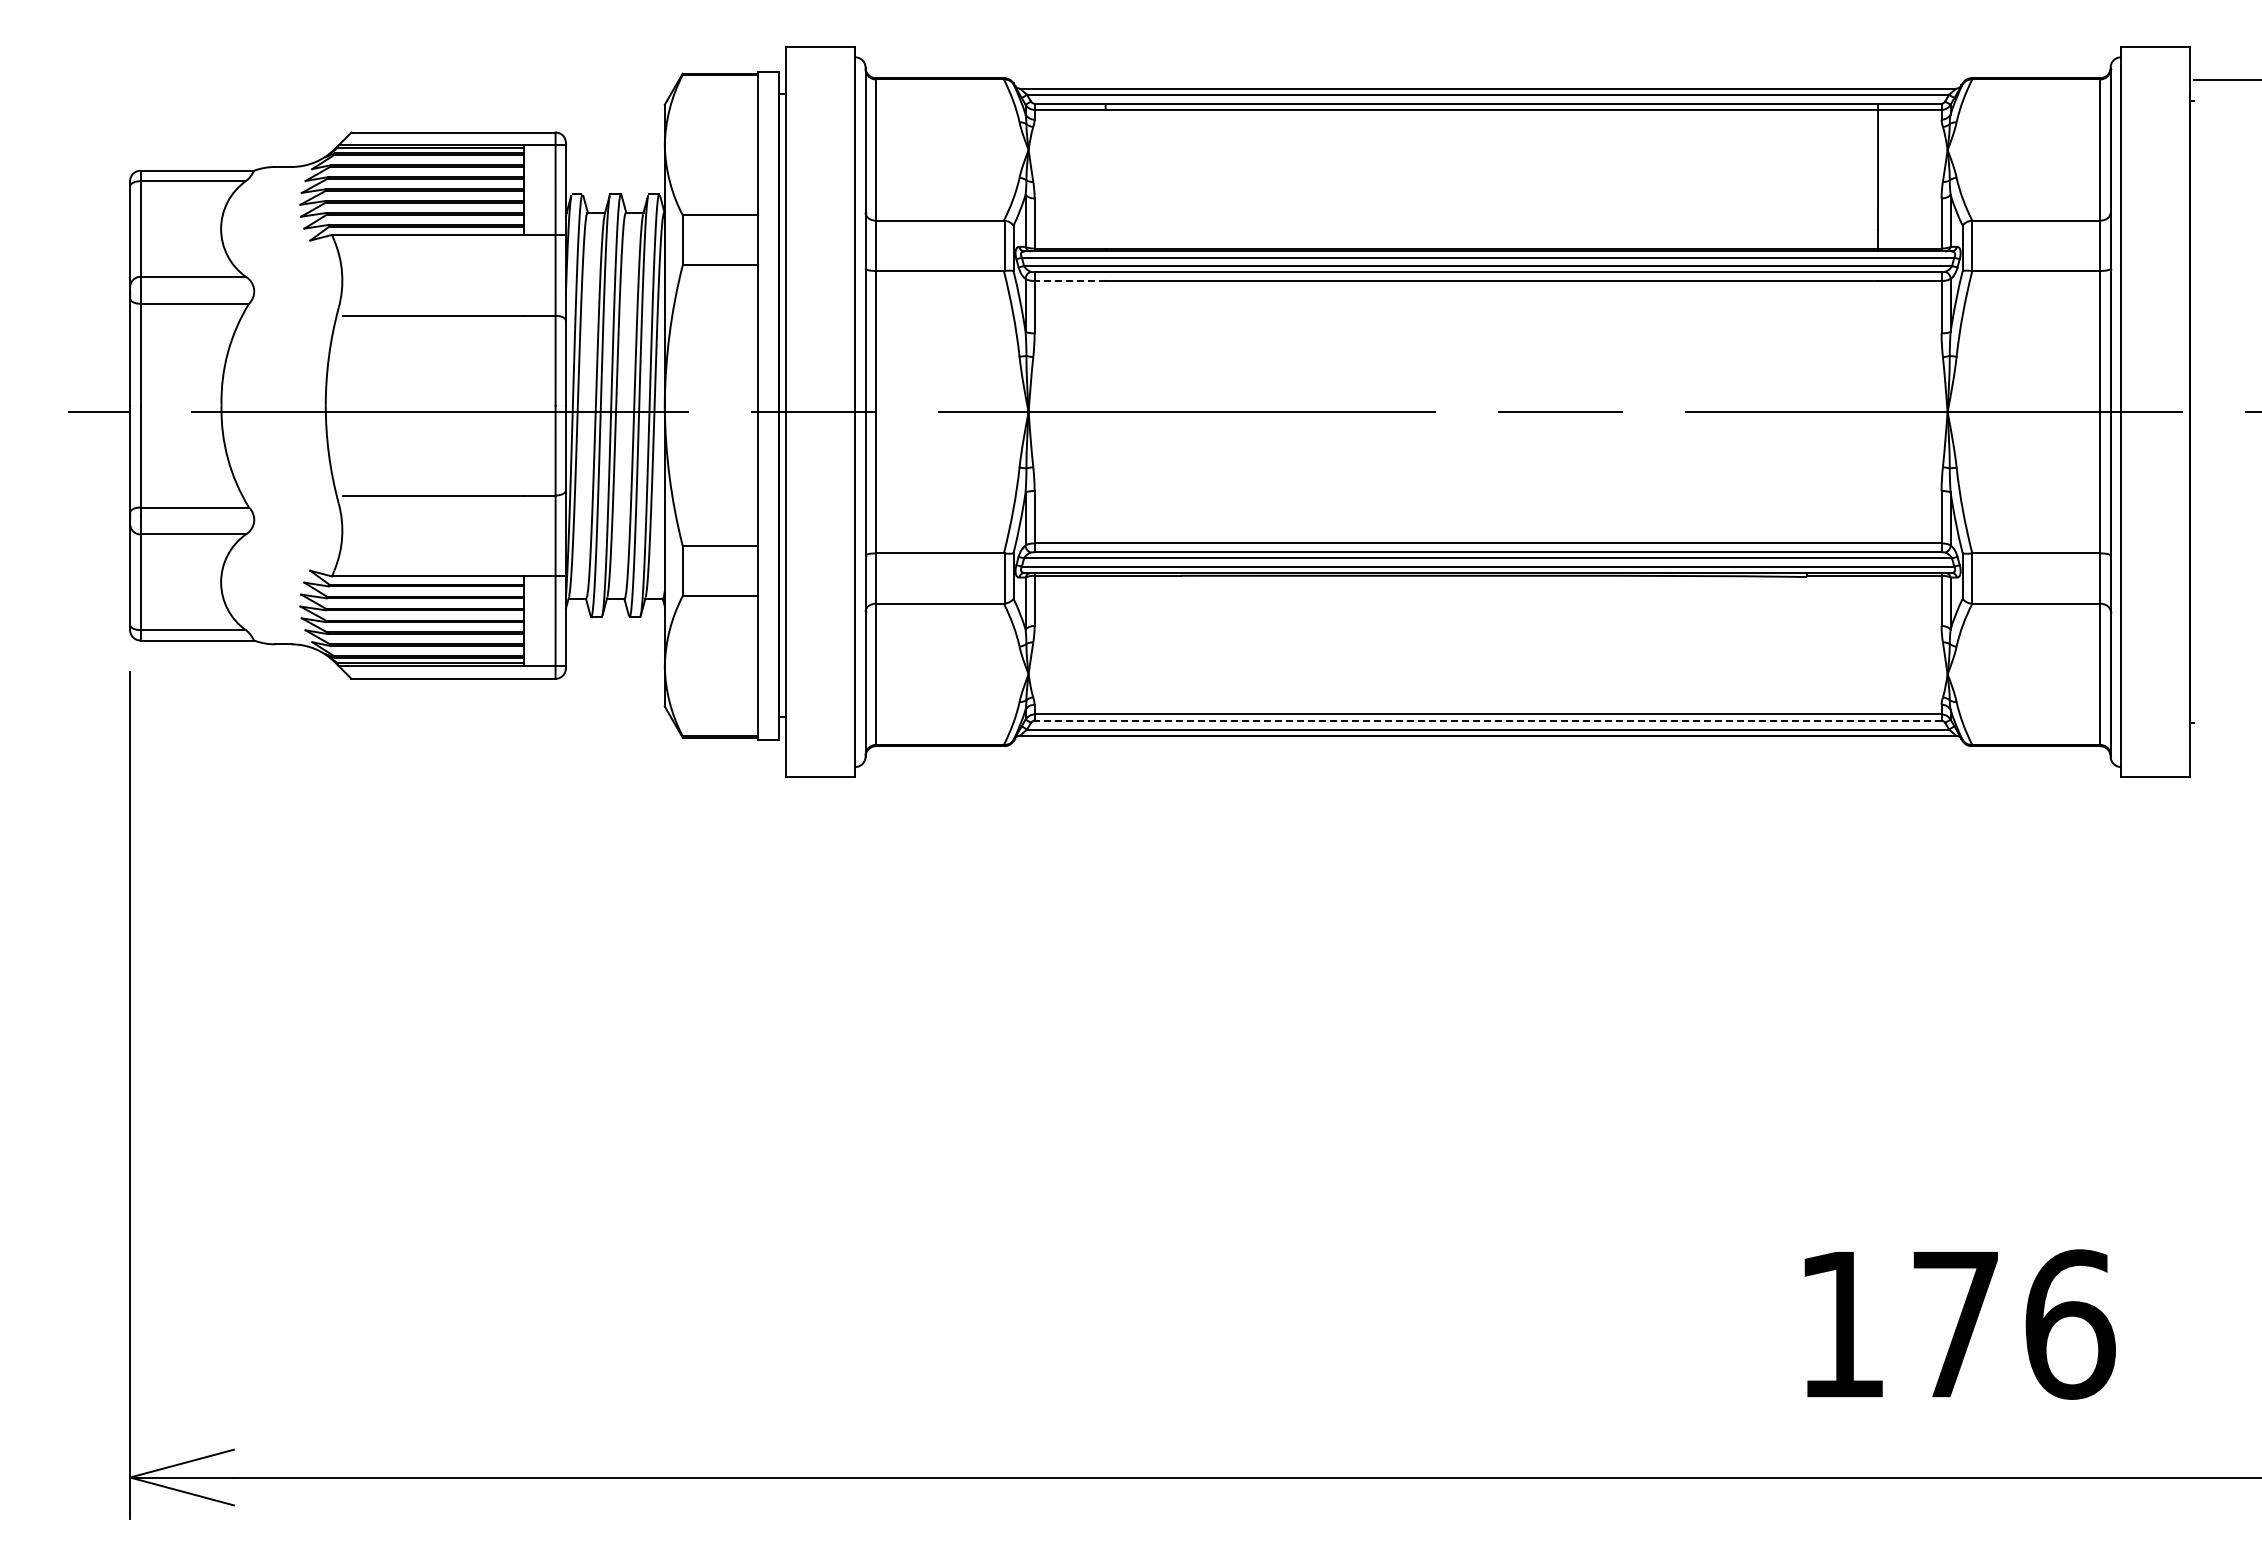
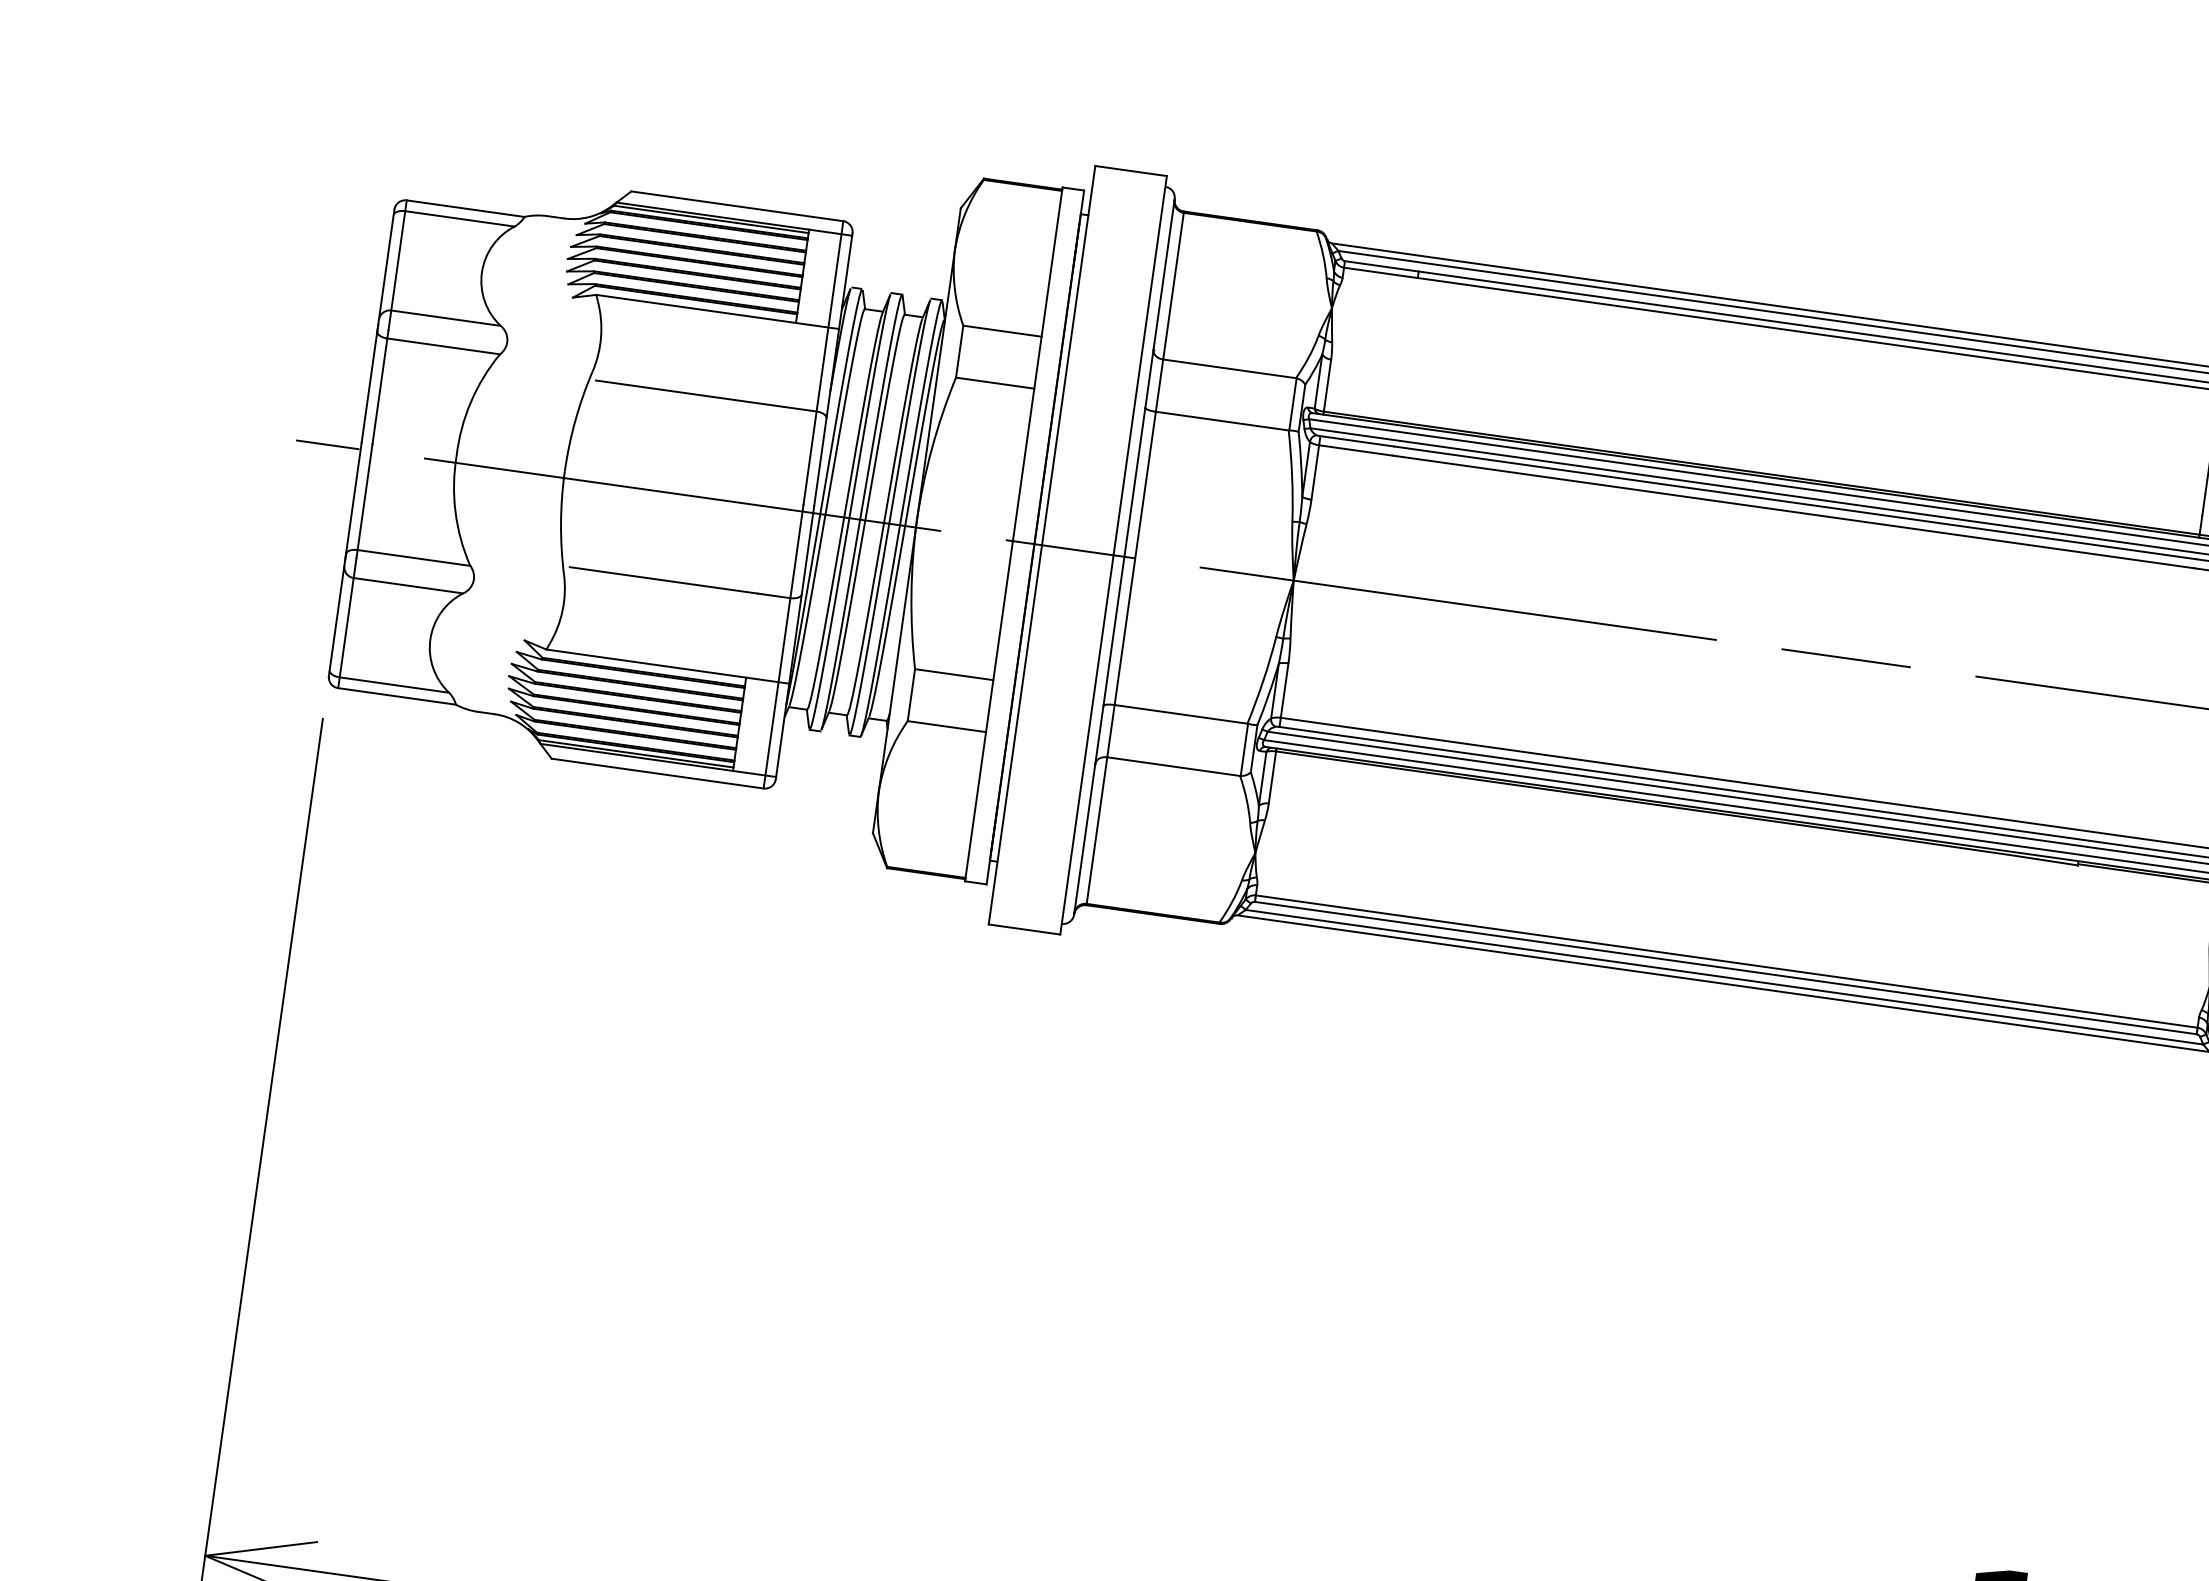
line: (1070, 280) -> (1356, 450), dashed -> solid
line: (1487, 720) -> (1725, 967), dashed -> solid

